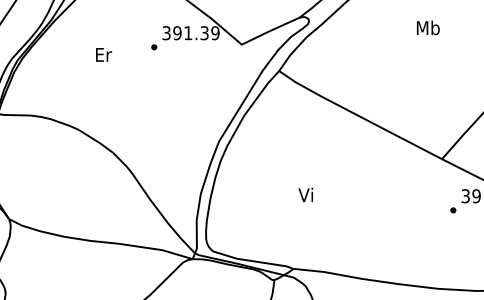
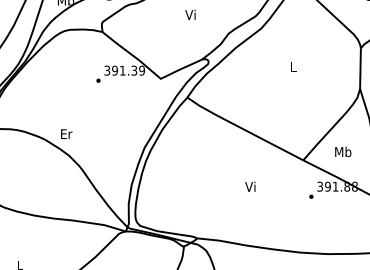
text: (428, 27) -> (293, 66), Mb -> L
text: (103, 54) -> (66, 133), moved
text: (305, 194) -> (250, 186), moved

